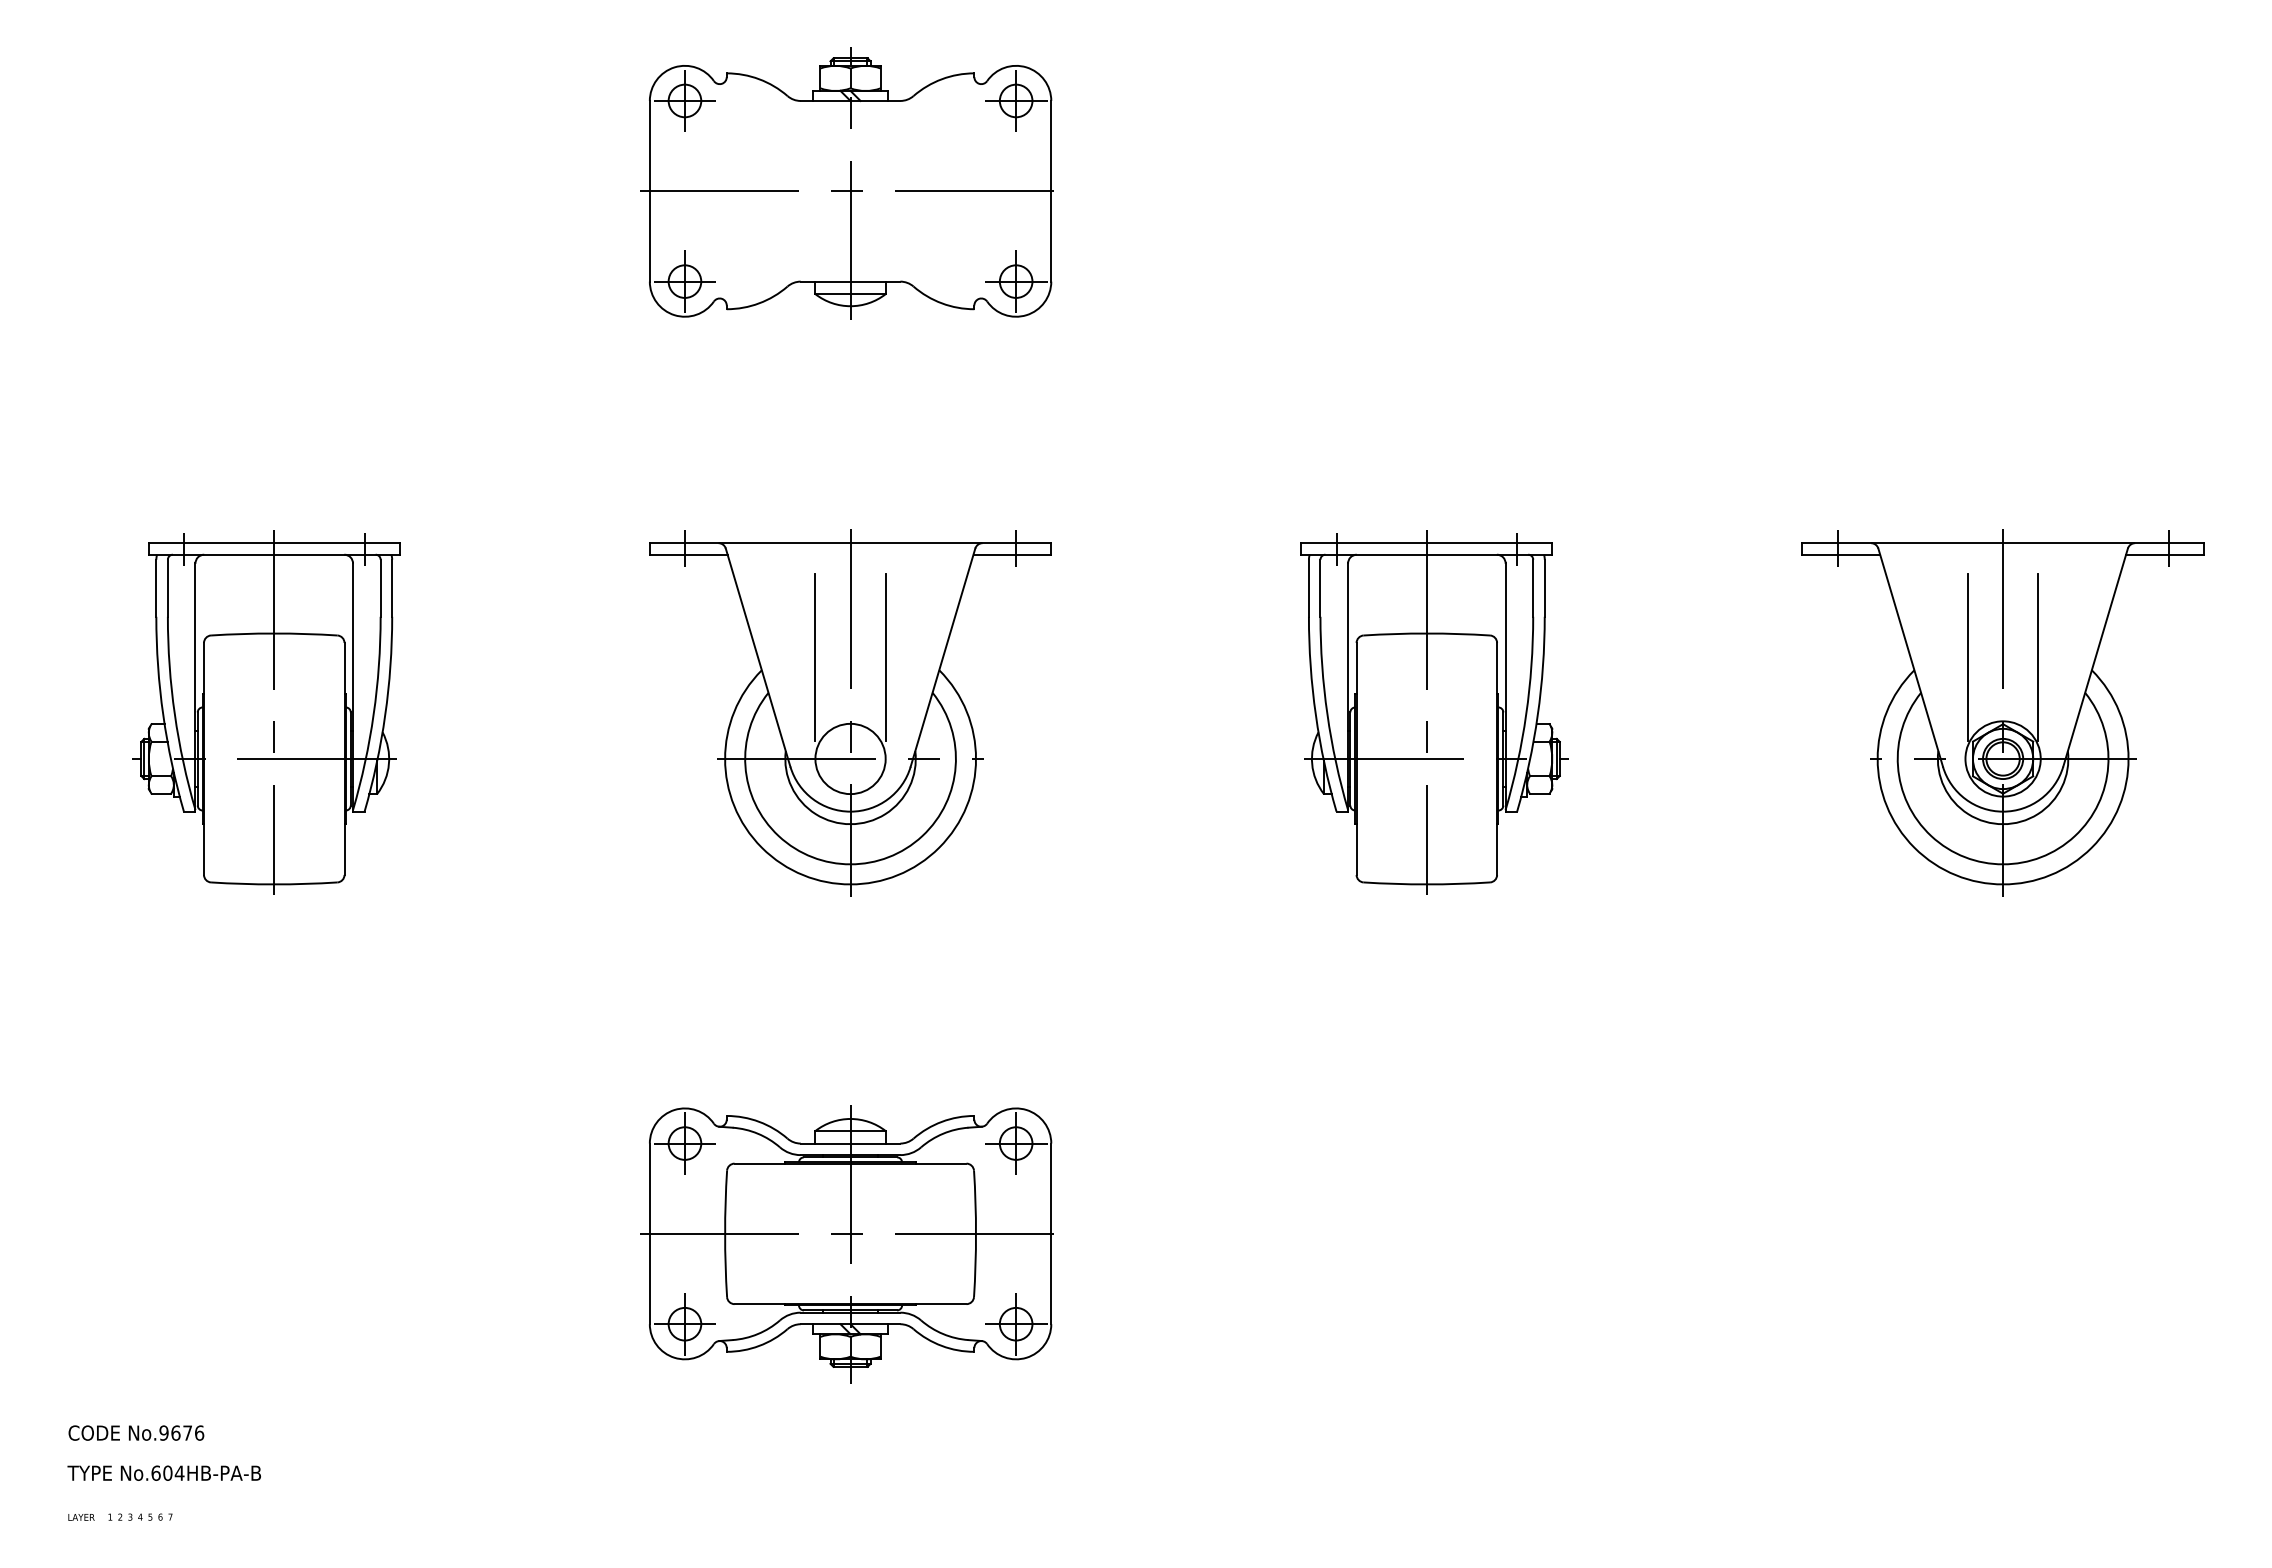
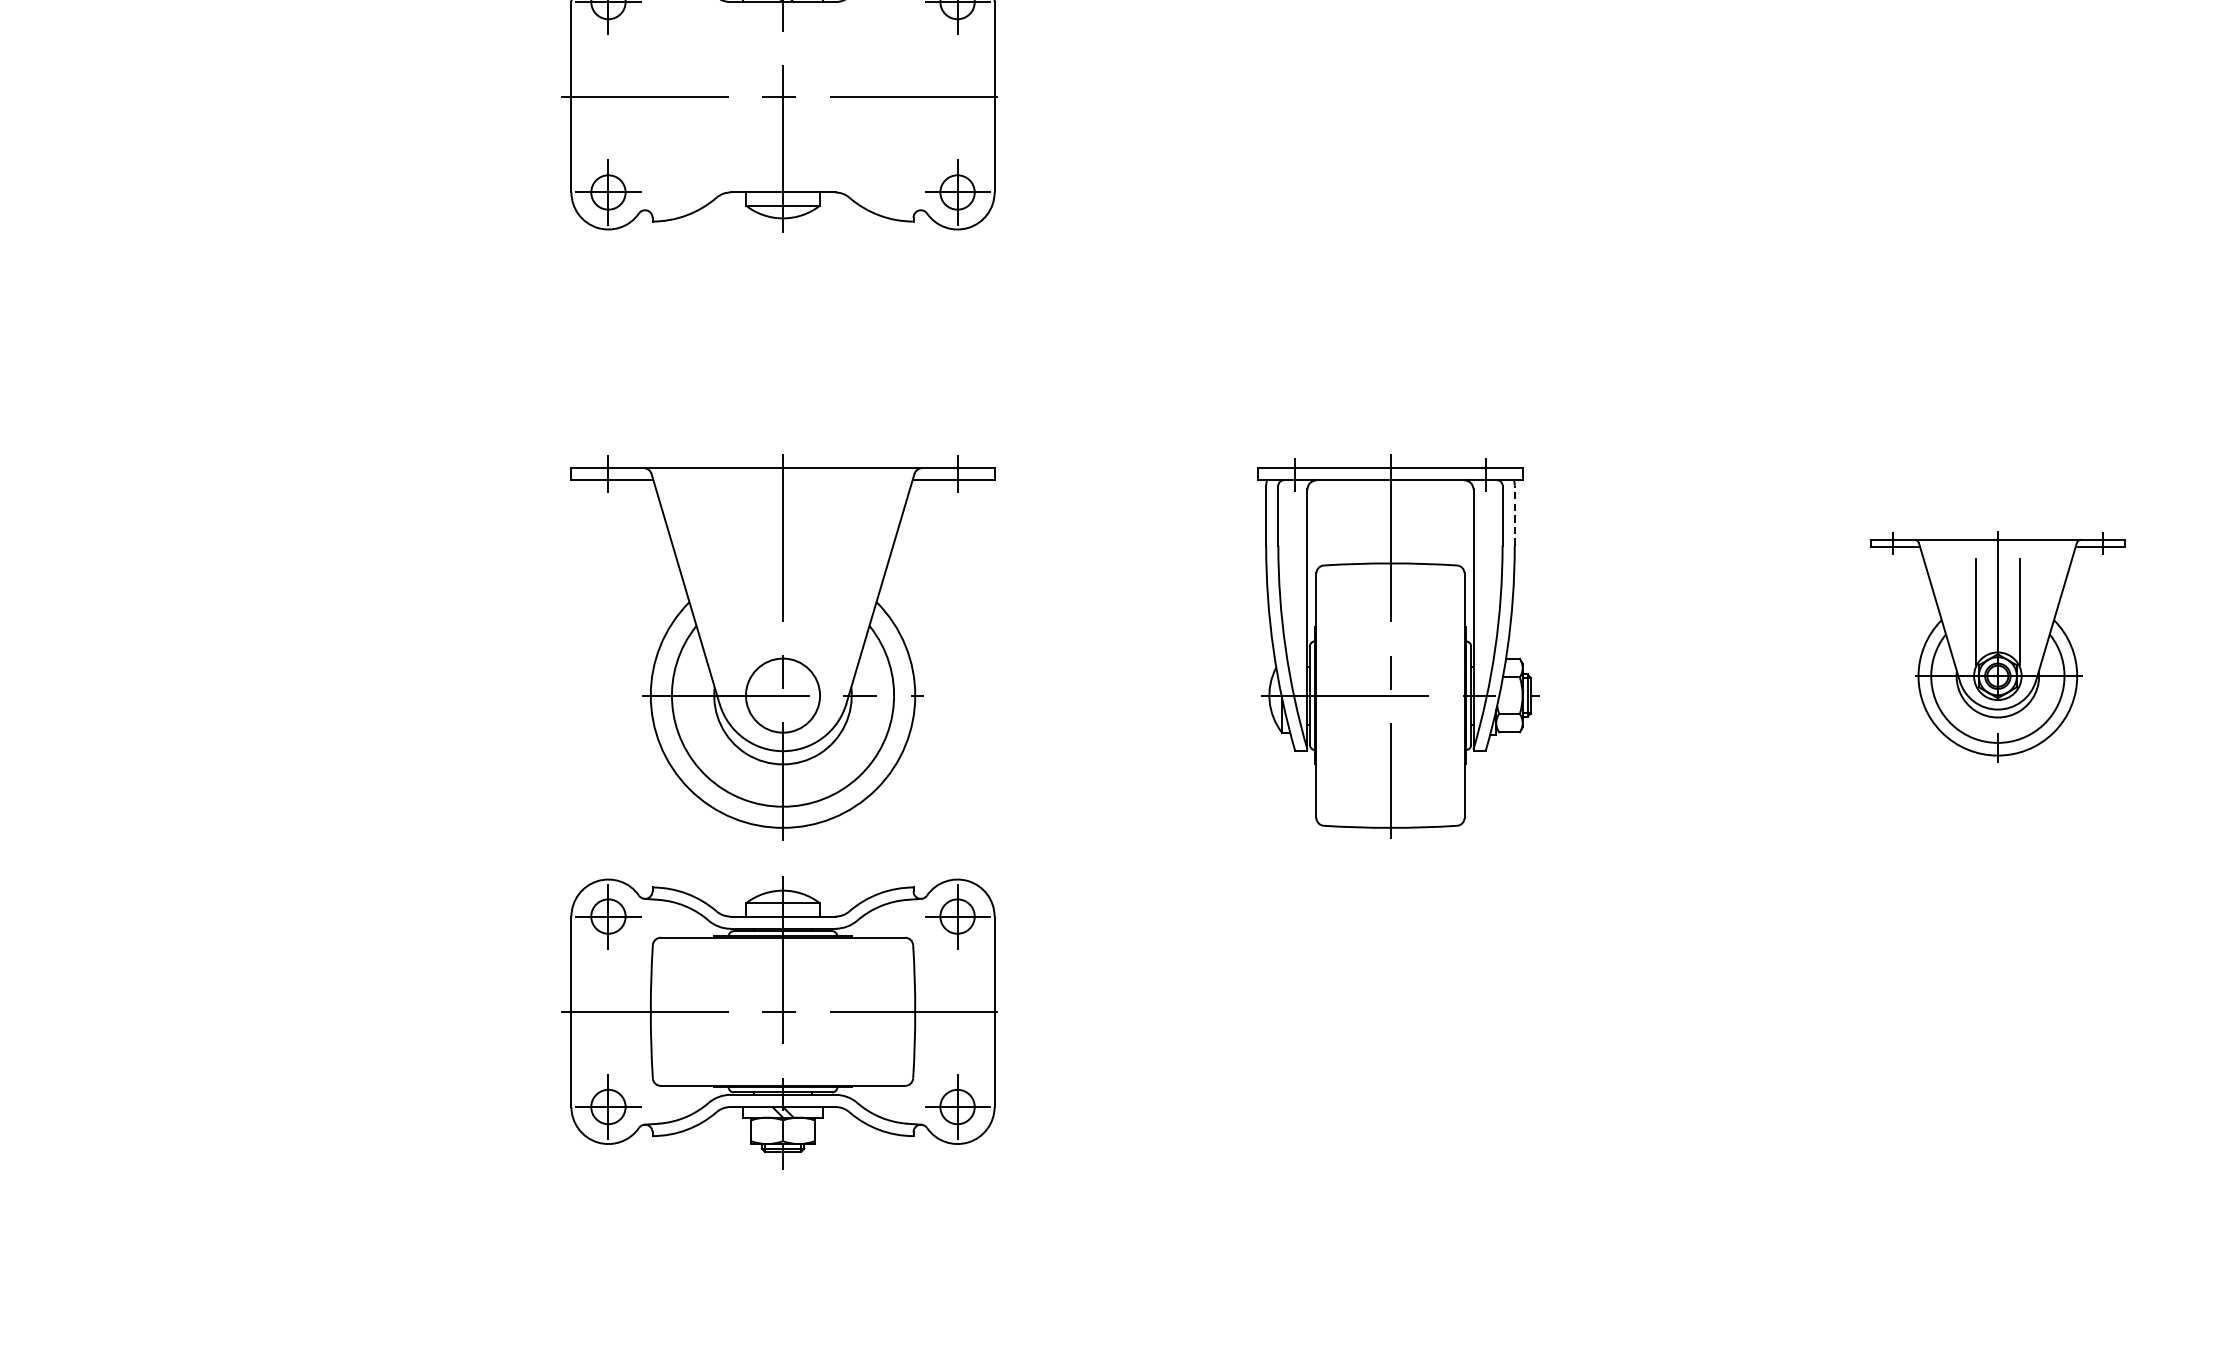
line: (1544, 588) -> (1514, 515), solid -> dashed
line: (815, 657) -> (746, 588), removed
line: (885, 657) -> (819, 588), removed
part: (266, 712) -> (167, 646), removed
part: (2002, 712) -> (1997, 646), size x0.6
part: (846, 1244) -> (778, 1022), moved

